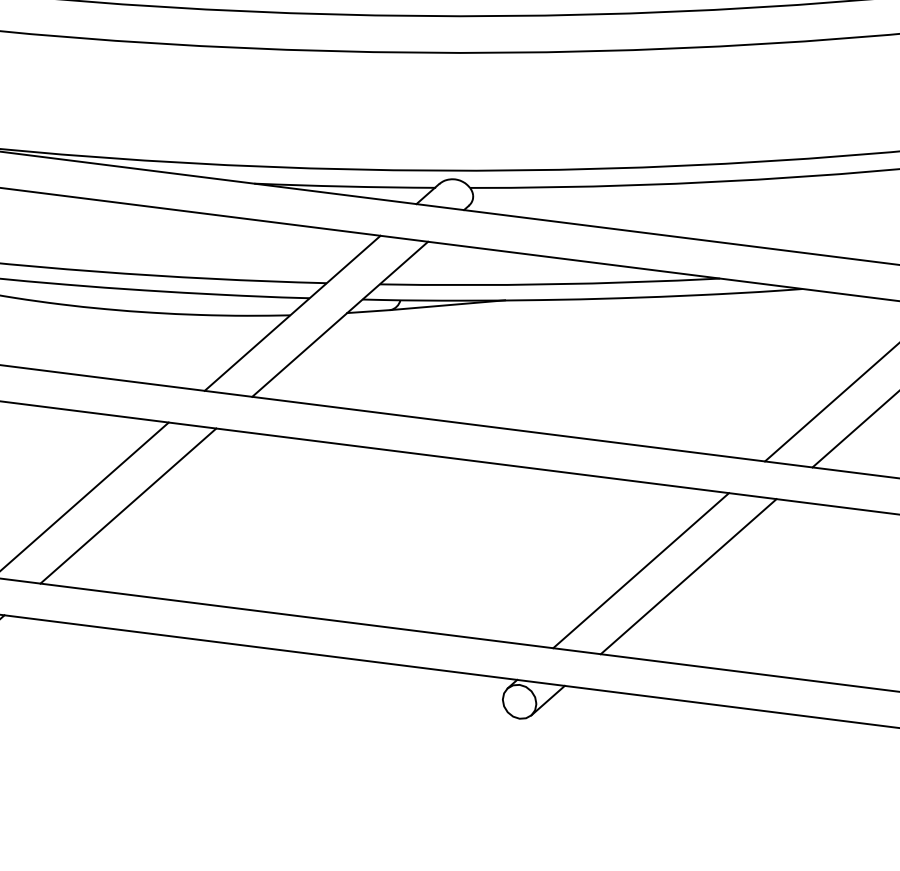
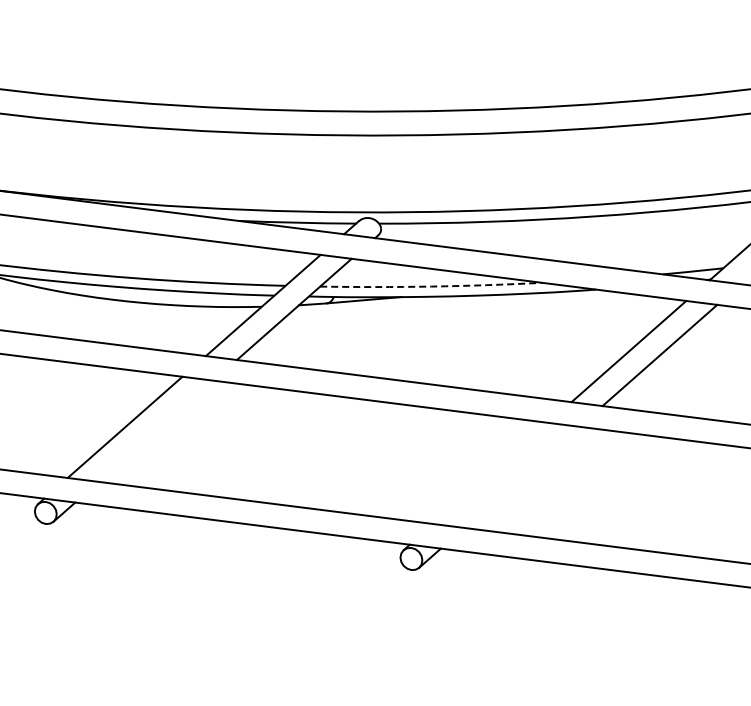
arc: (550, 284) -> (431, 286), solid -> dashed
line: (127, 504) -> (155, 430), removed
line: (640, 570) -> (490, 473), removed
line: (688, 575) -> (521, 476), removed

